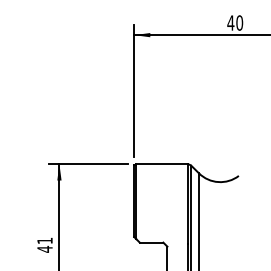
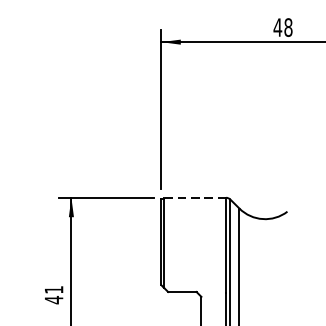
text: (239, 22) -> (288, 26), 40 -> 48
line: (162, 164) -> (195, 197), solid -> dashed

